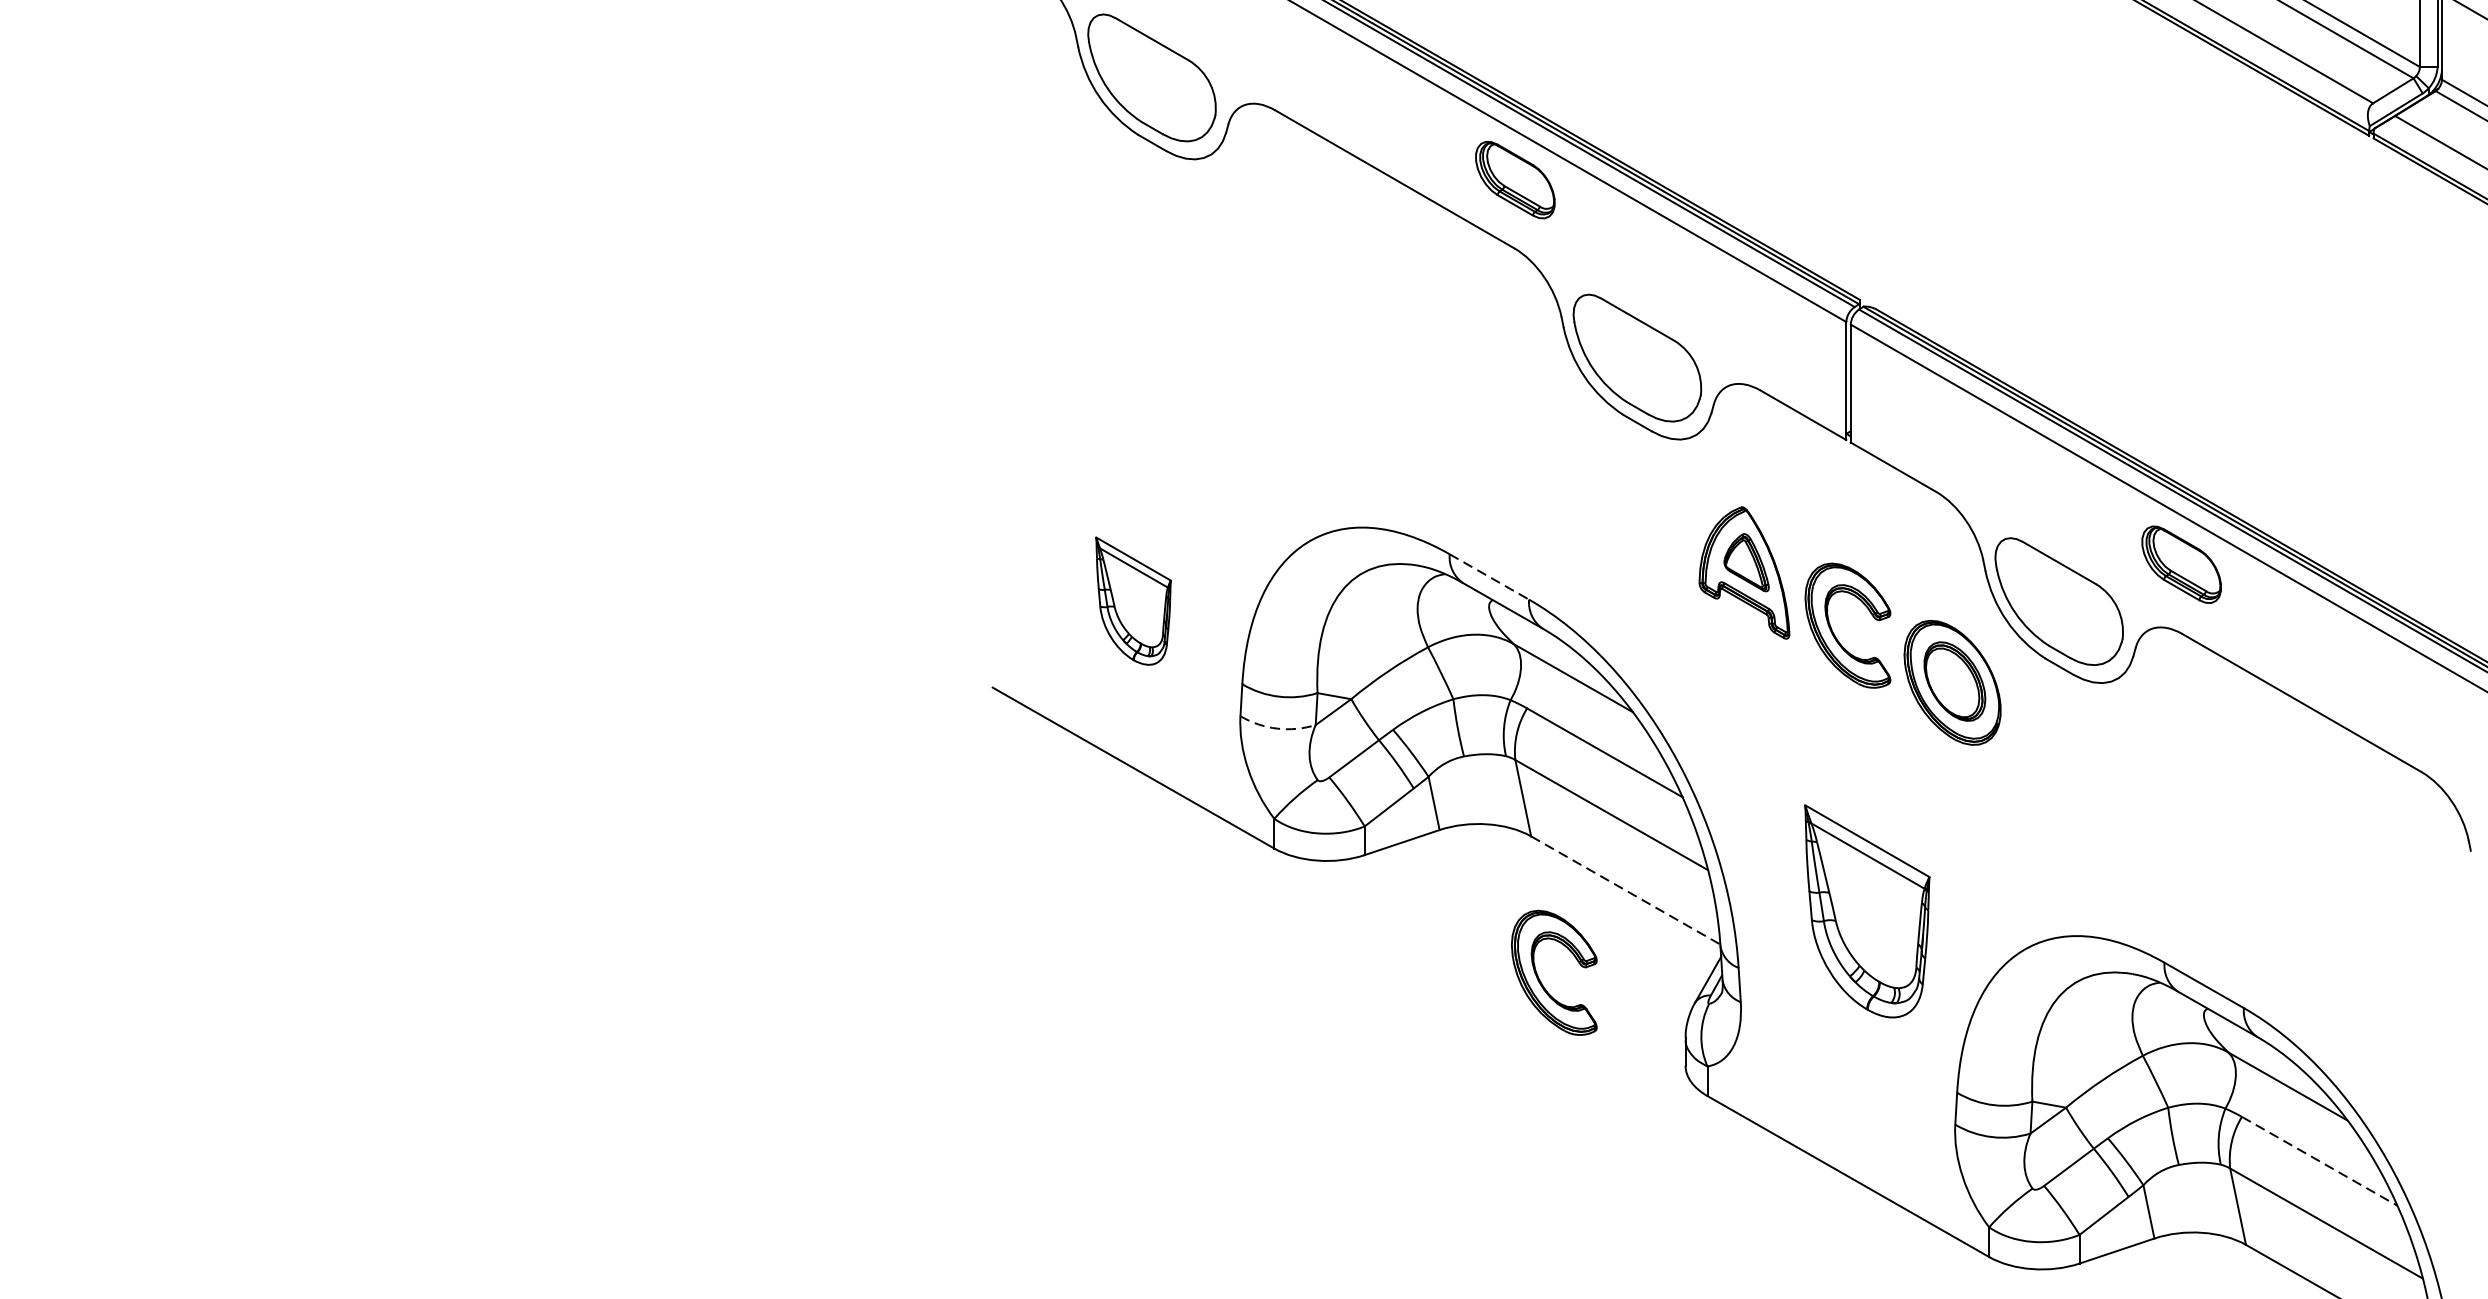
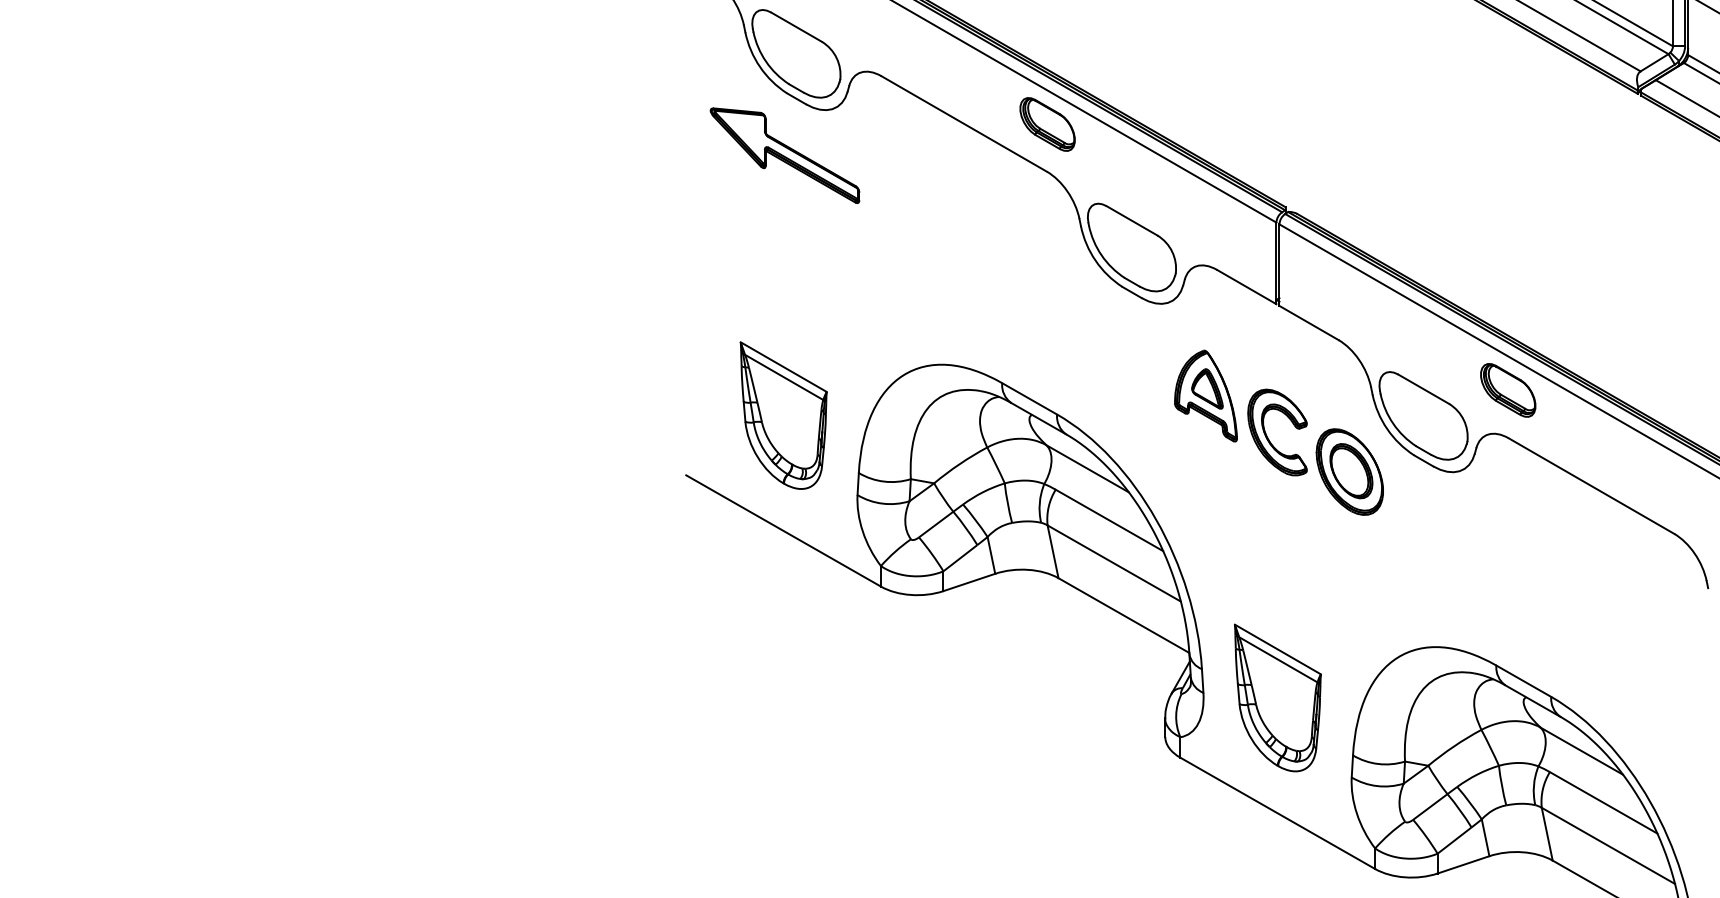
part: (1134, 224) -> (784, 155), added
line: (1489, 576) -> (1029, 398), dashed -> solid
part: (1133, 601) -> (783, 415), size x1.67
arc: (1276, 728) -> (882, 503), dashed -> solid
line: (1626, 890) -> (1124, 615), dashed -> solid
part: (1866, 910) -> (1277, 697), moved
part: (1541, 980) -> (1065, 677), removed
line: (2319, 1160) -> (1603, 802), dashed -> solid

